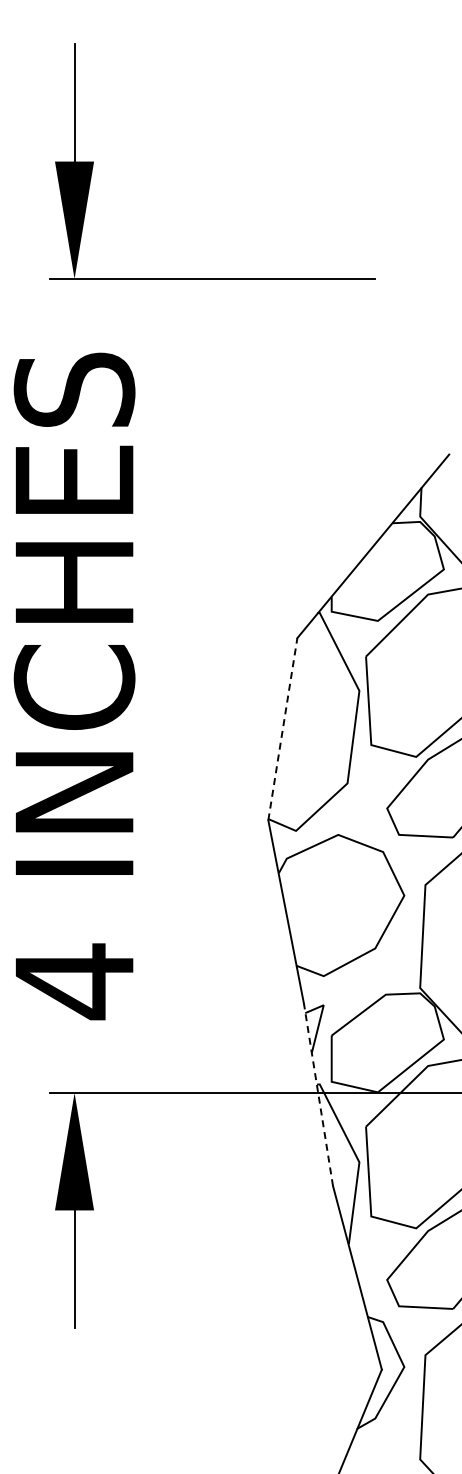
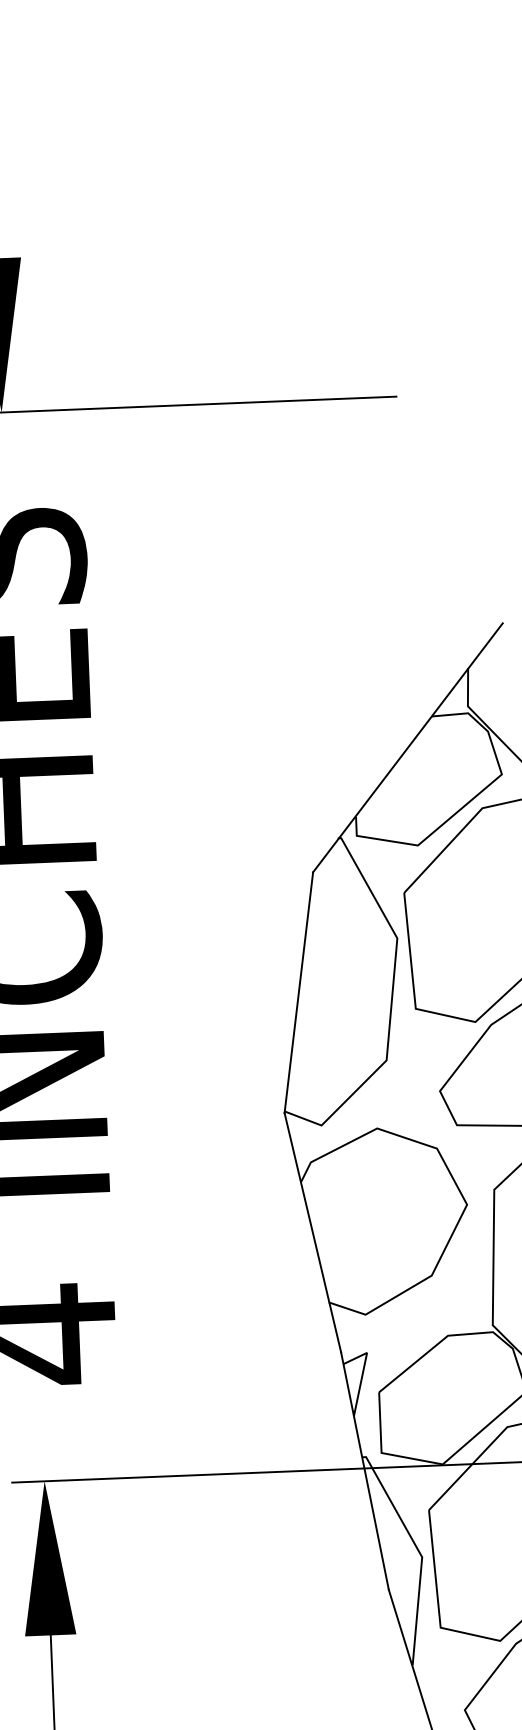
line: (282, 728) -> (298, 991), dashed -> solid
line: (318, 1094) -> (364, 1470), dashed -> solid

